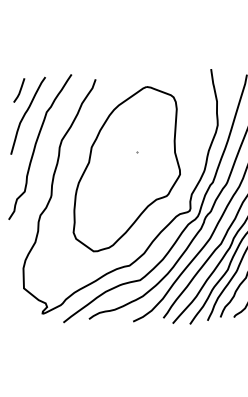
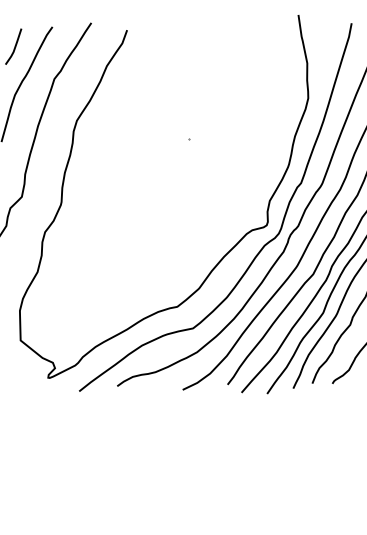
part: (126, 169) -> (172, 164), removed

